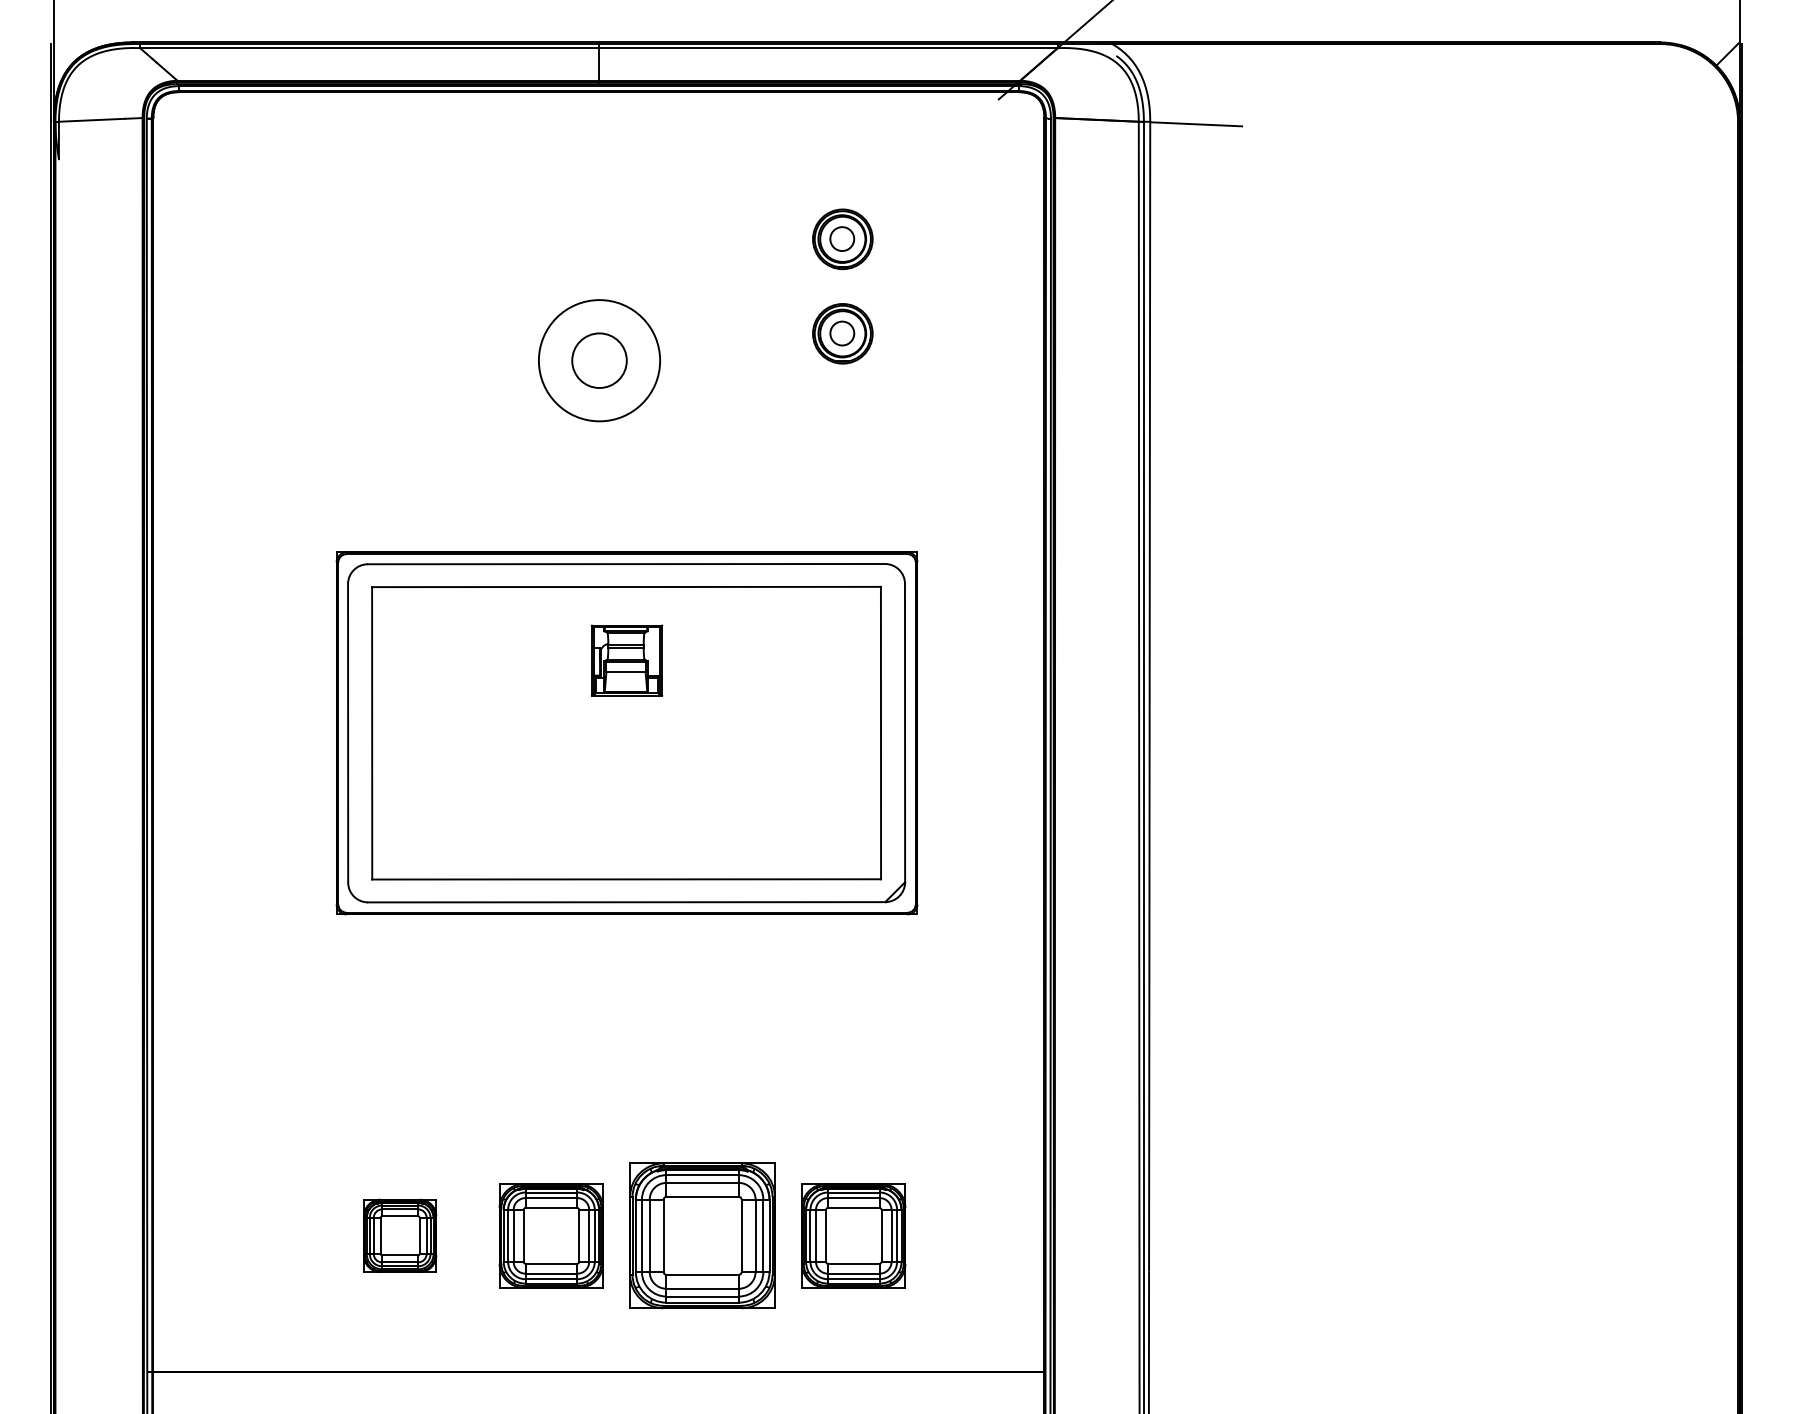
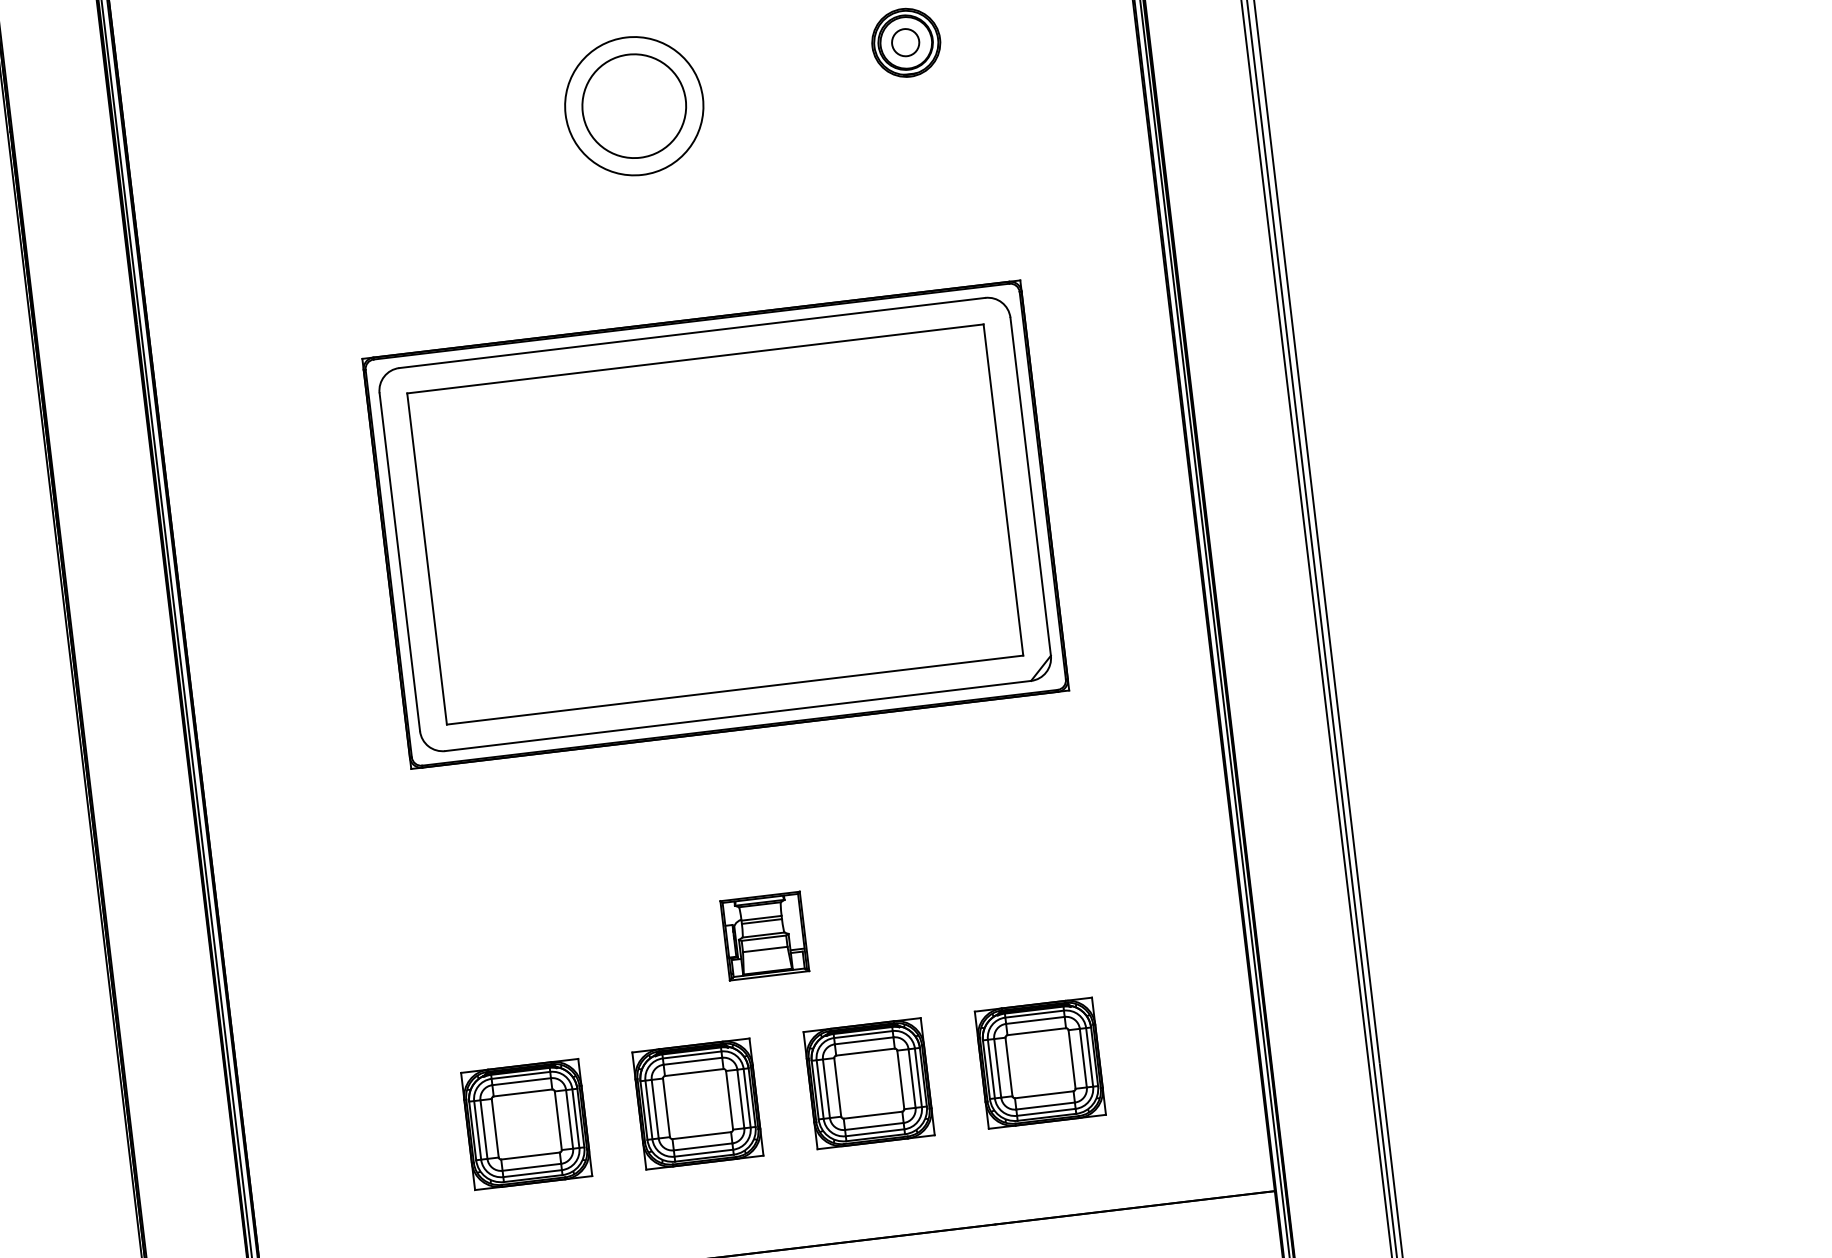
circle: (599, 360) -> (634, 105), size x1.67
part: (626, 660) -> (764, 936), moved
part: (399, 1235) -> (525, 1124), size x1.43
part: (702, 1235) -> (869, 1083), size x0.71

